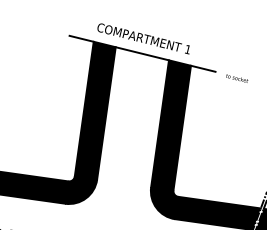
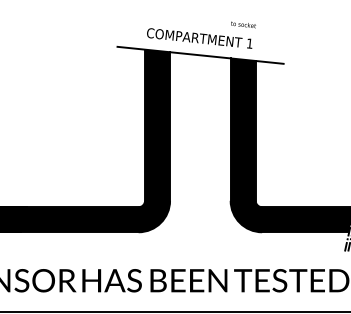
text: (237, 78) -> (243, 24), moved

